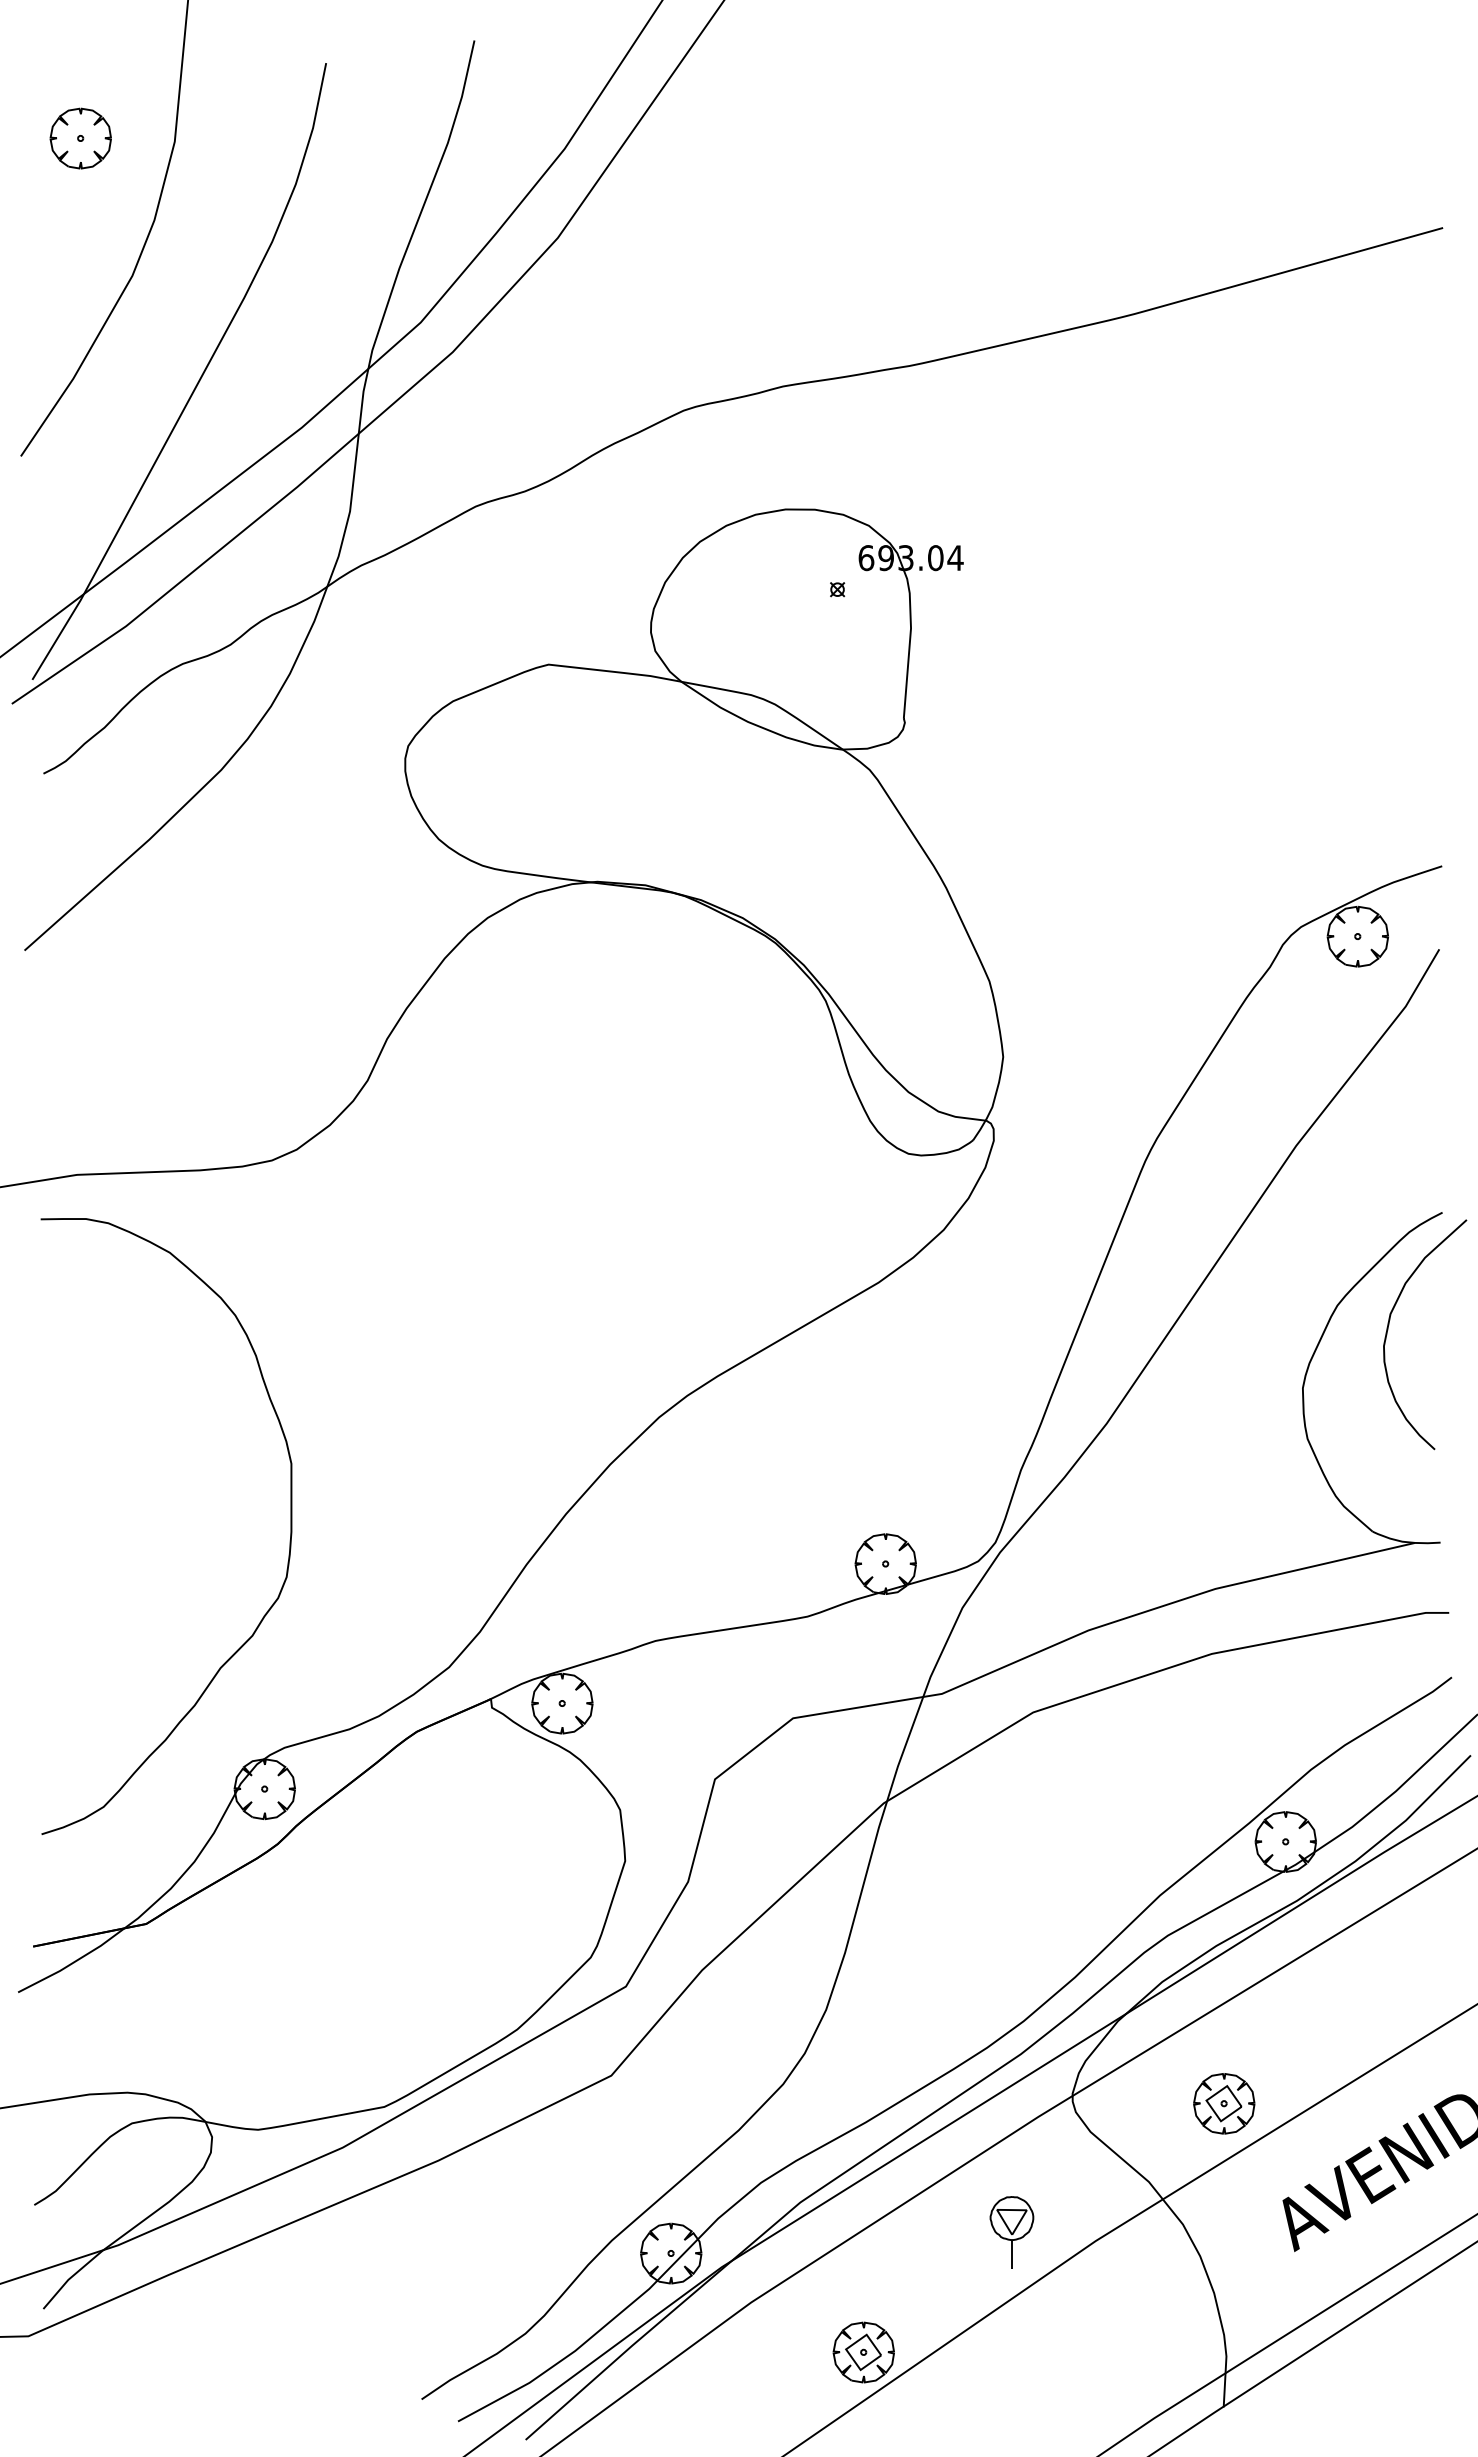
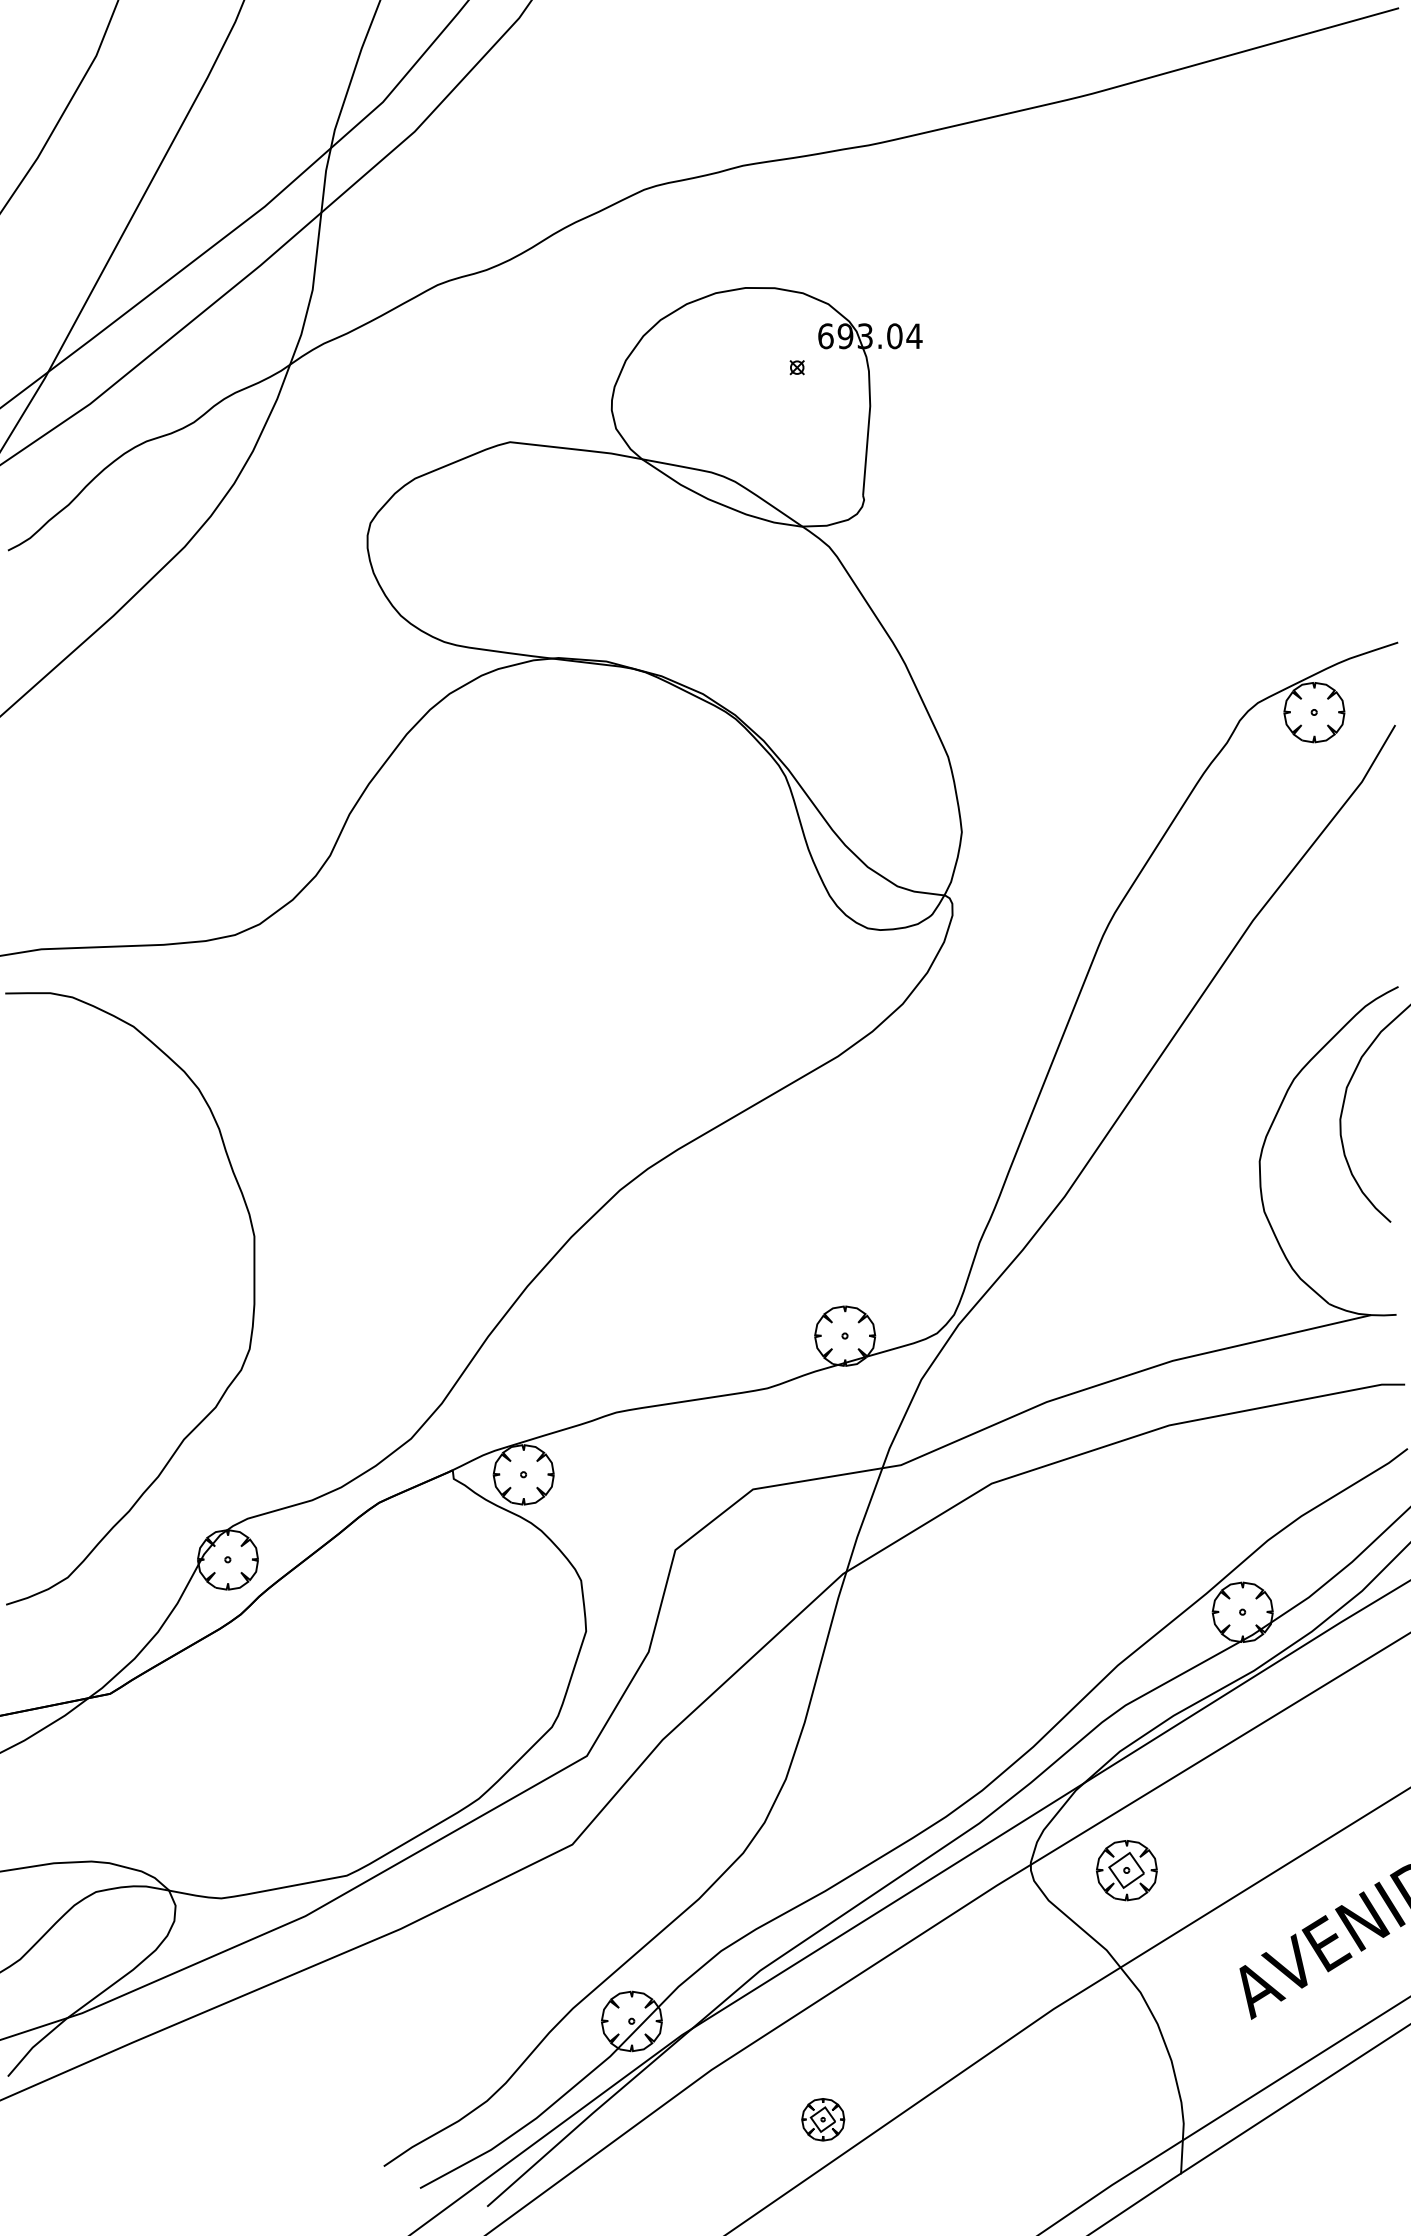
part: (1224, 2103) -> (1127, 1870), moved
part: (1011, 2232) -> (970, 2000), removed
part: (863, 2352) -> (823, 2119), size x0.7

